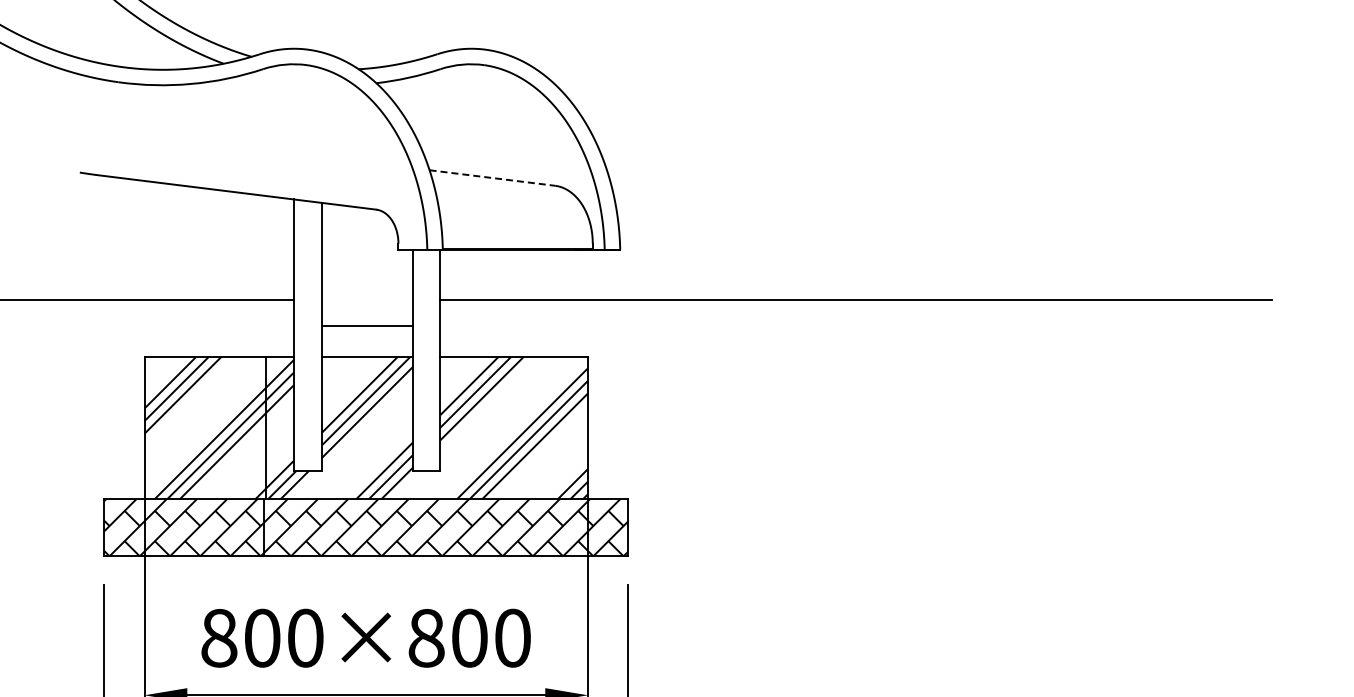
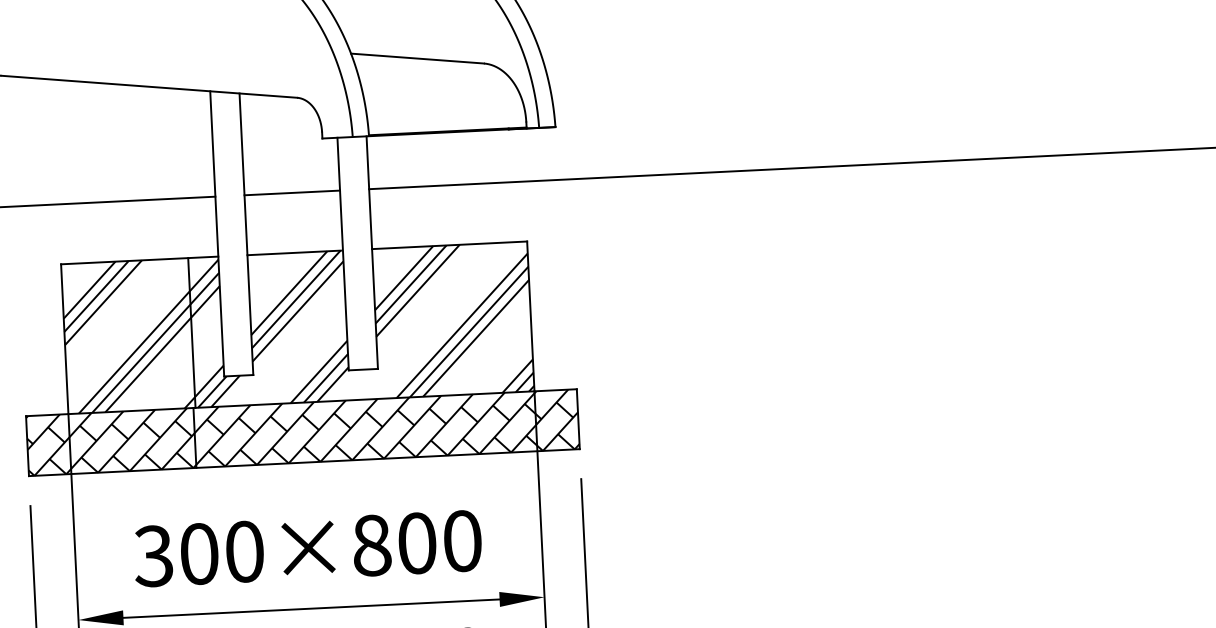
line: (492, 178) -> (417, 59), dashed -> solid
line: (366, 325) -> (291, 192), moved
text: (218, 637) -> (153, 555), 800×800 -> 300×800

